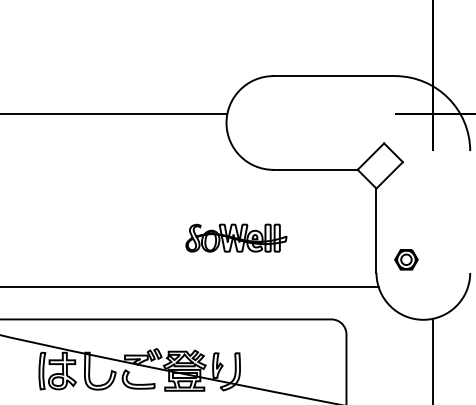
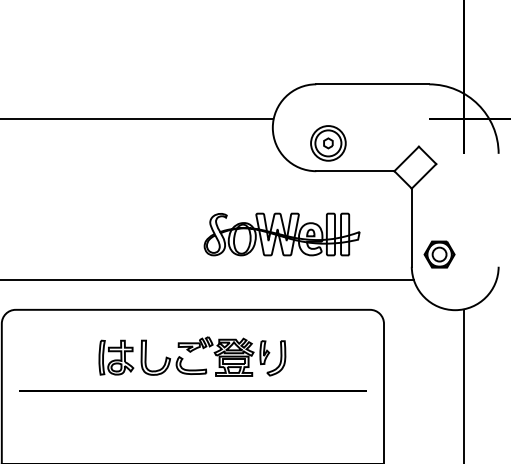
part: (286, 139) -> (328, 143), added
part: (235, 238) -> (281, 234), size x1.67
part: (406, 259) -> (439, 254), size x1.43

